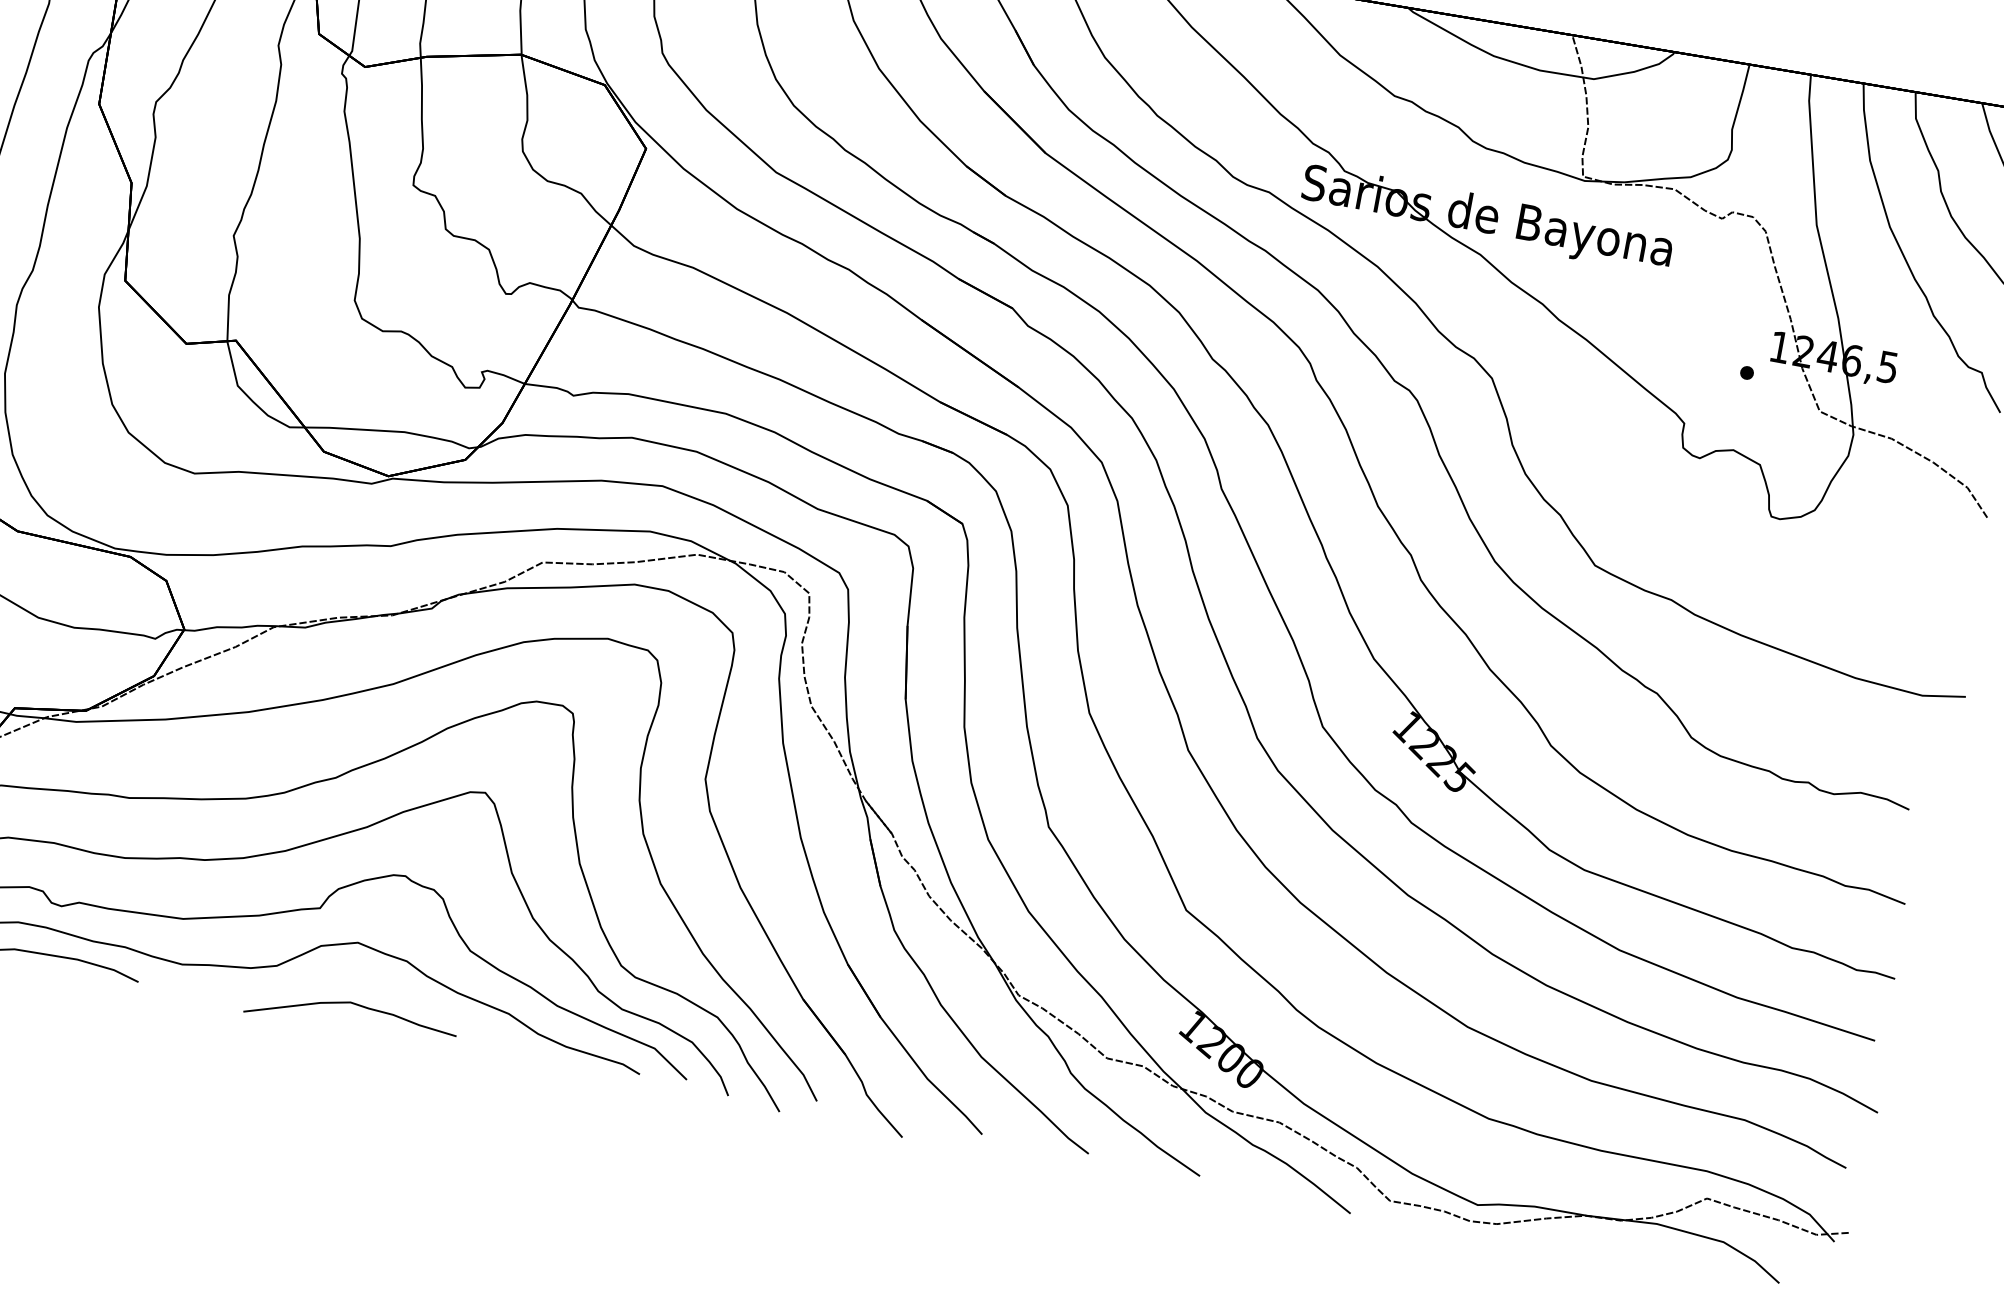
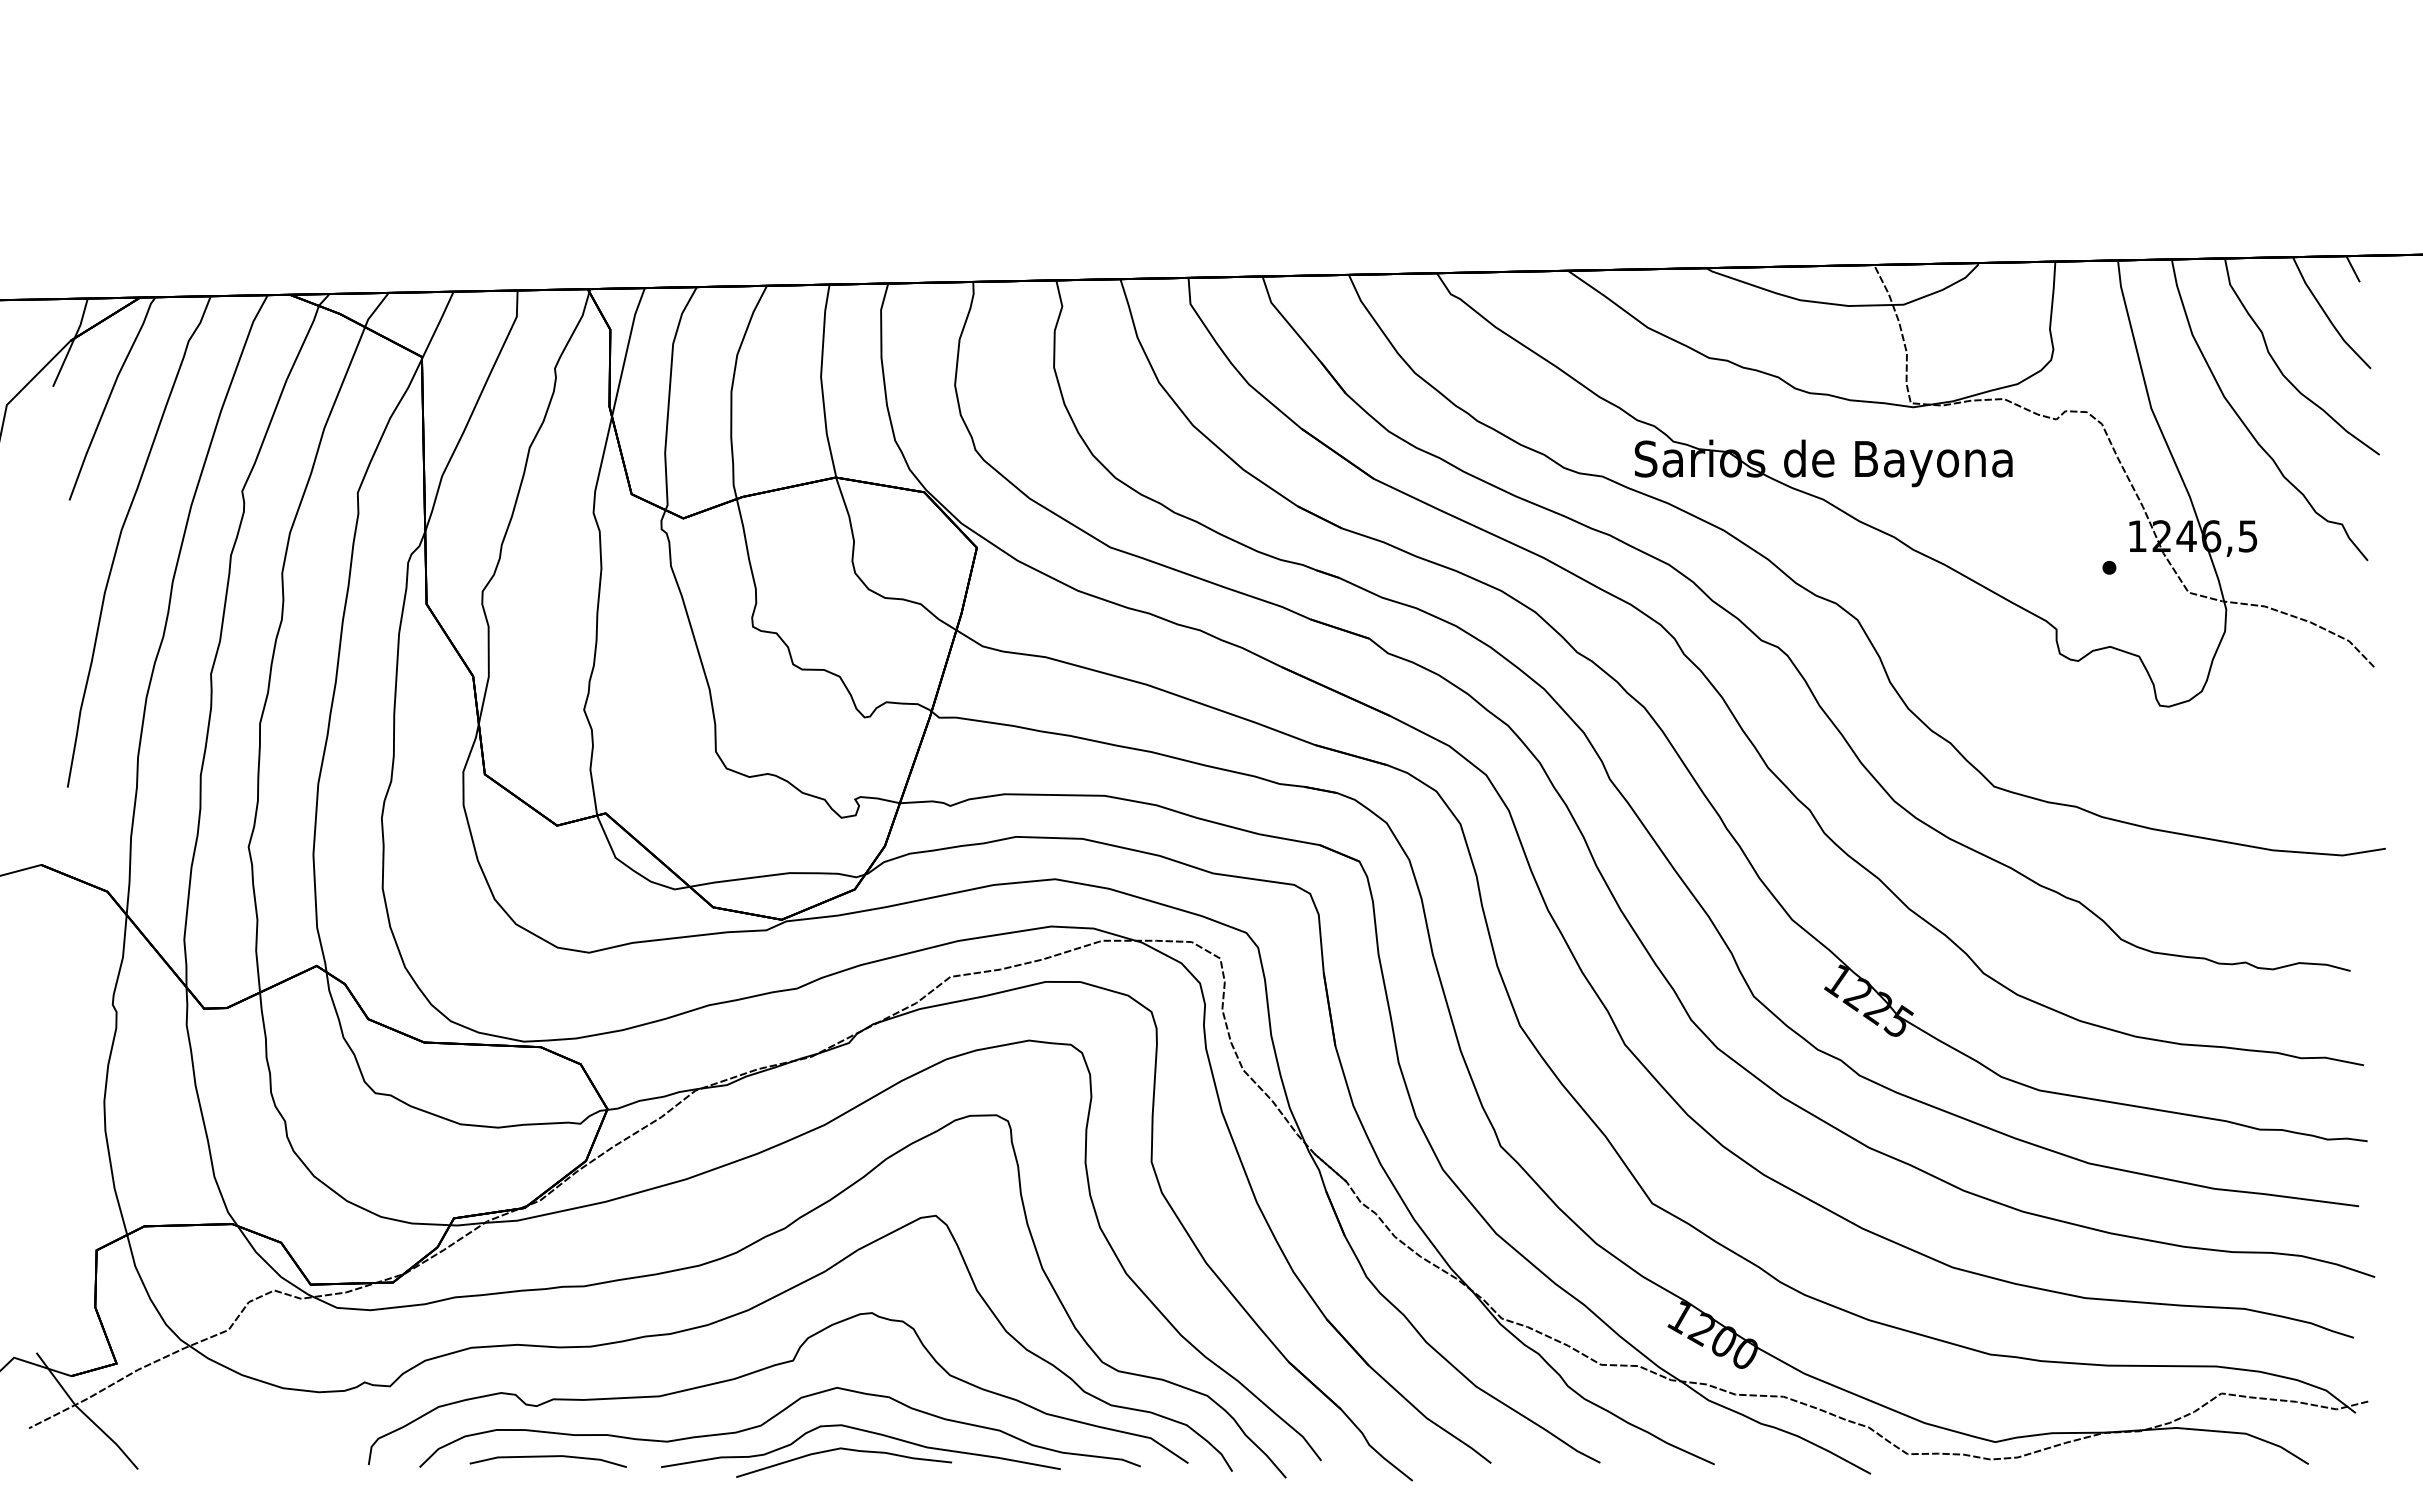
curve: (374, 989) -> (862, 1431), added

